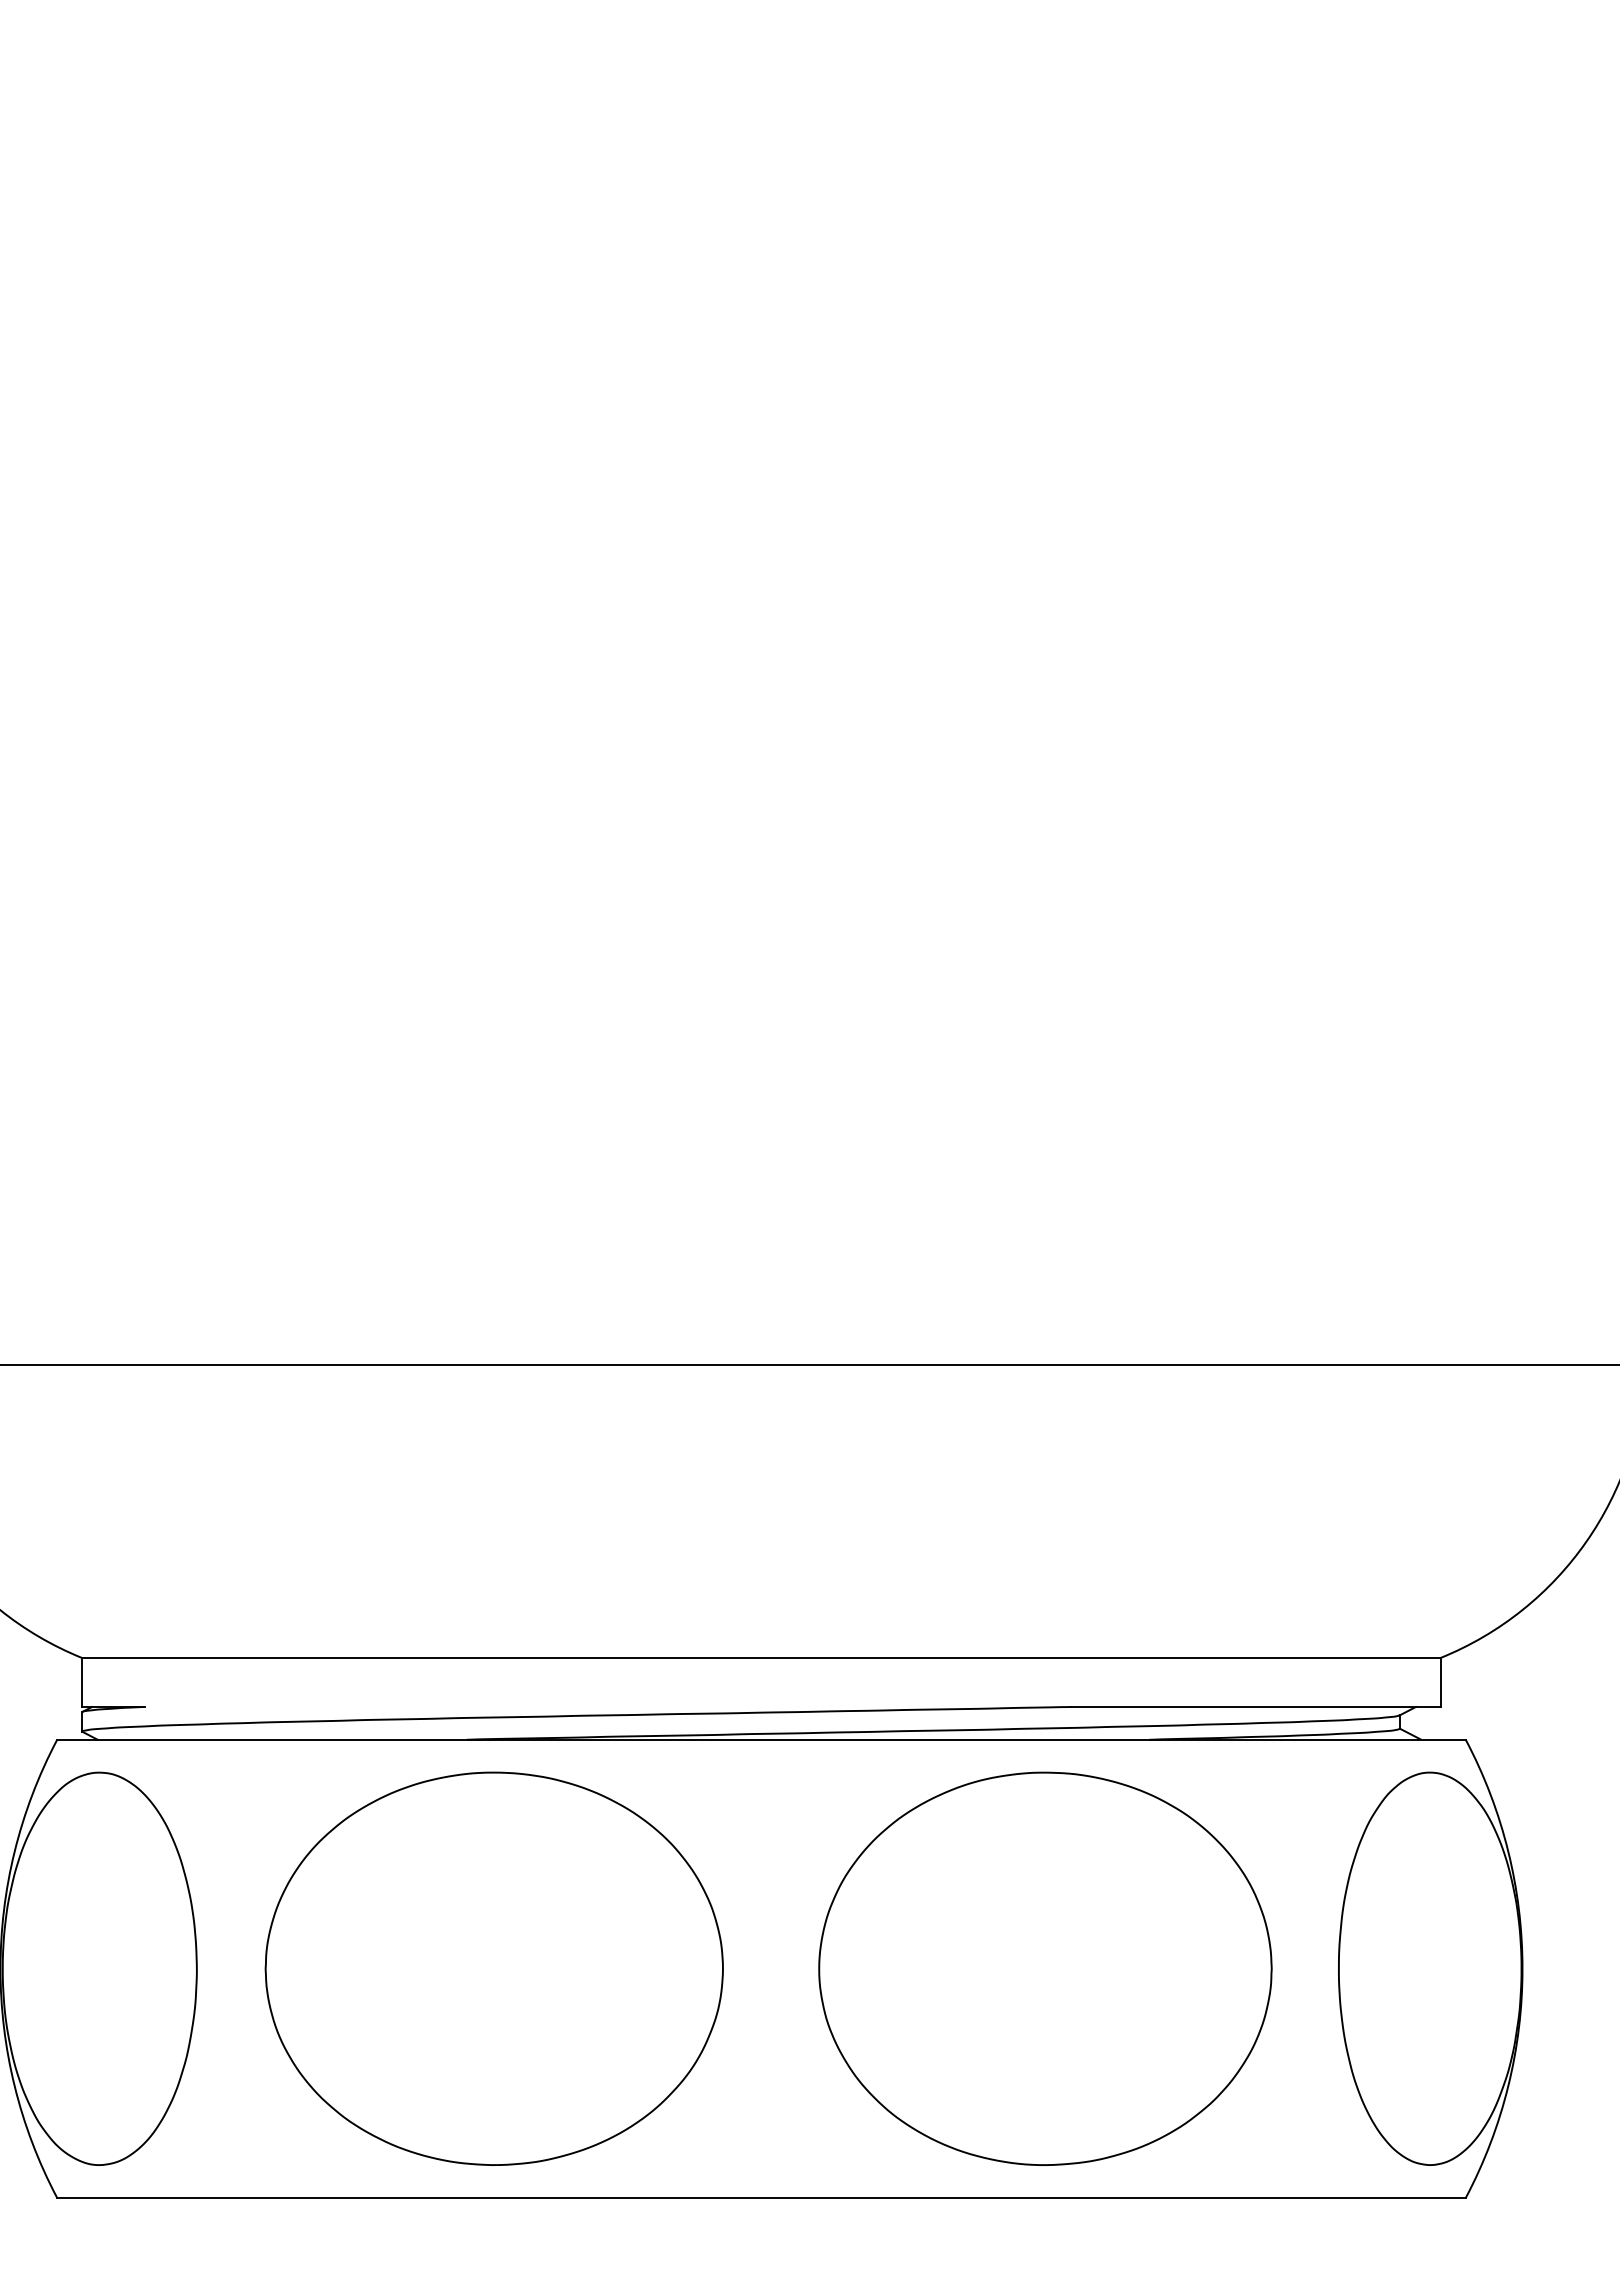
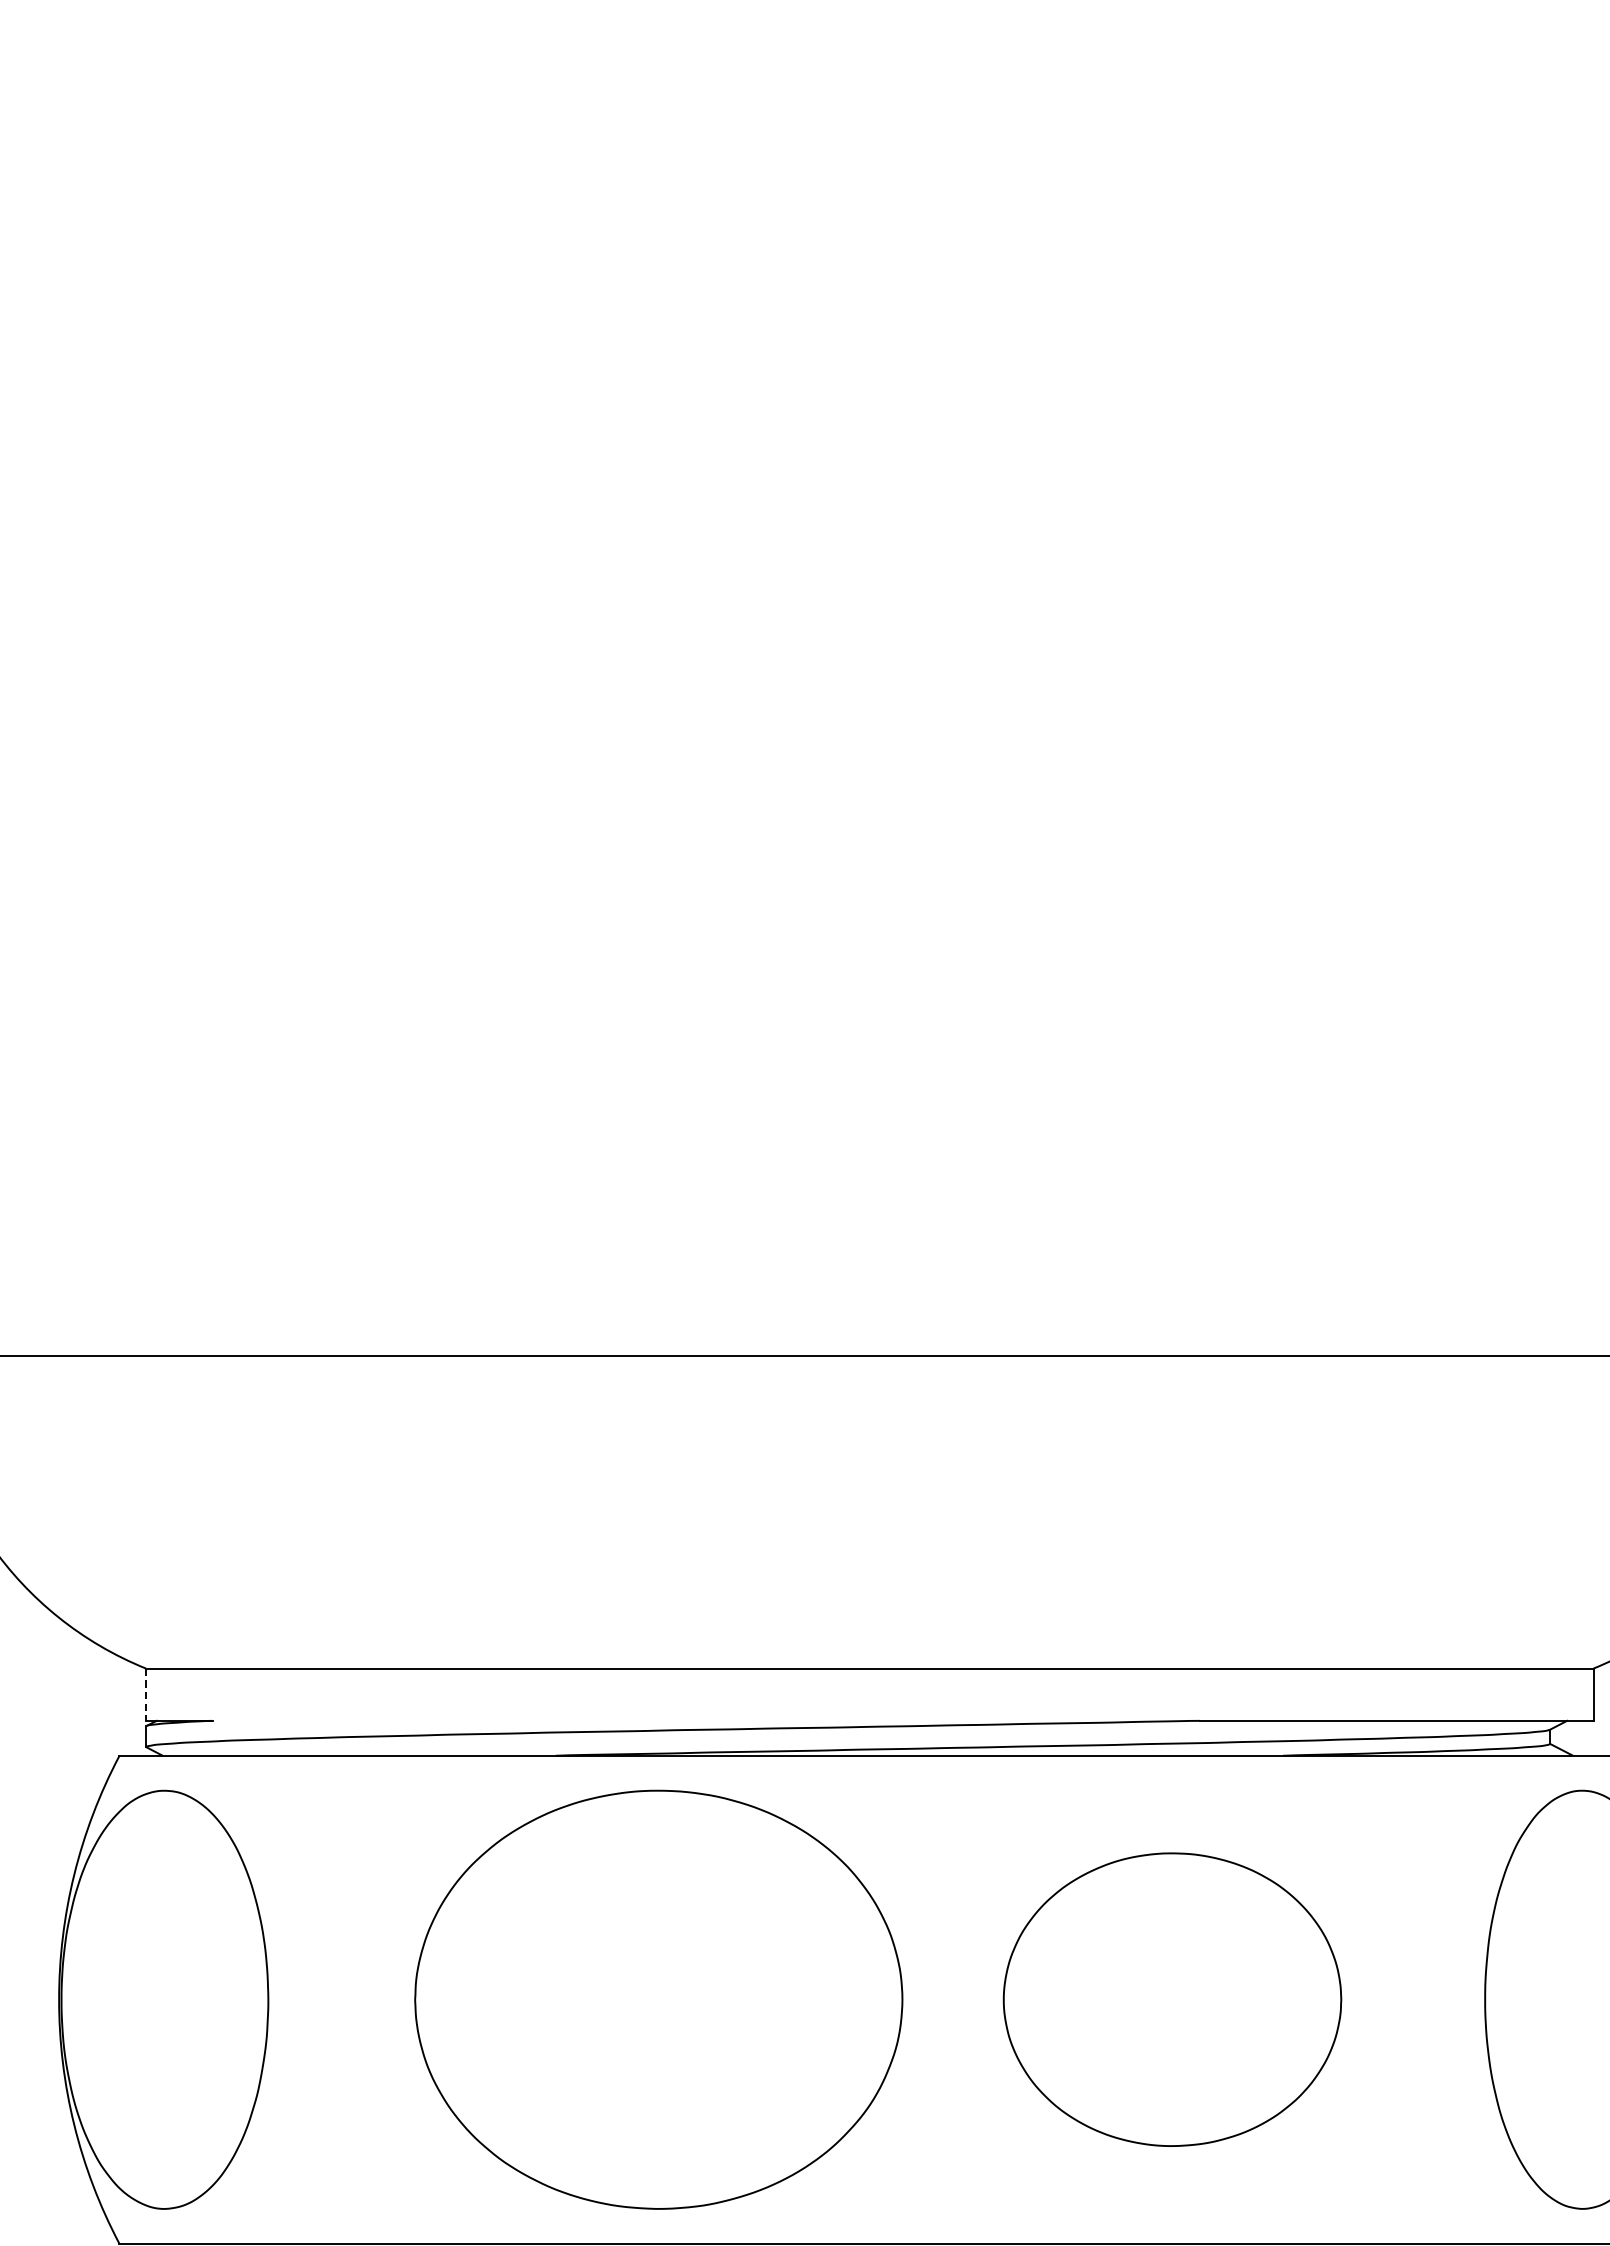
line: (82, 1682) -> (146, 1694), solid -> dashed
part: (493, 1968) -> (657, 1999), moved
part: (1045, 1968) -> (1172, 1999), size x0.7

